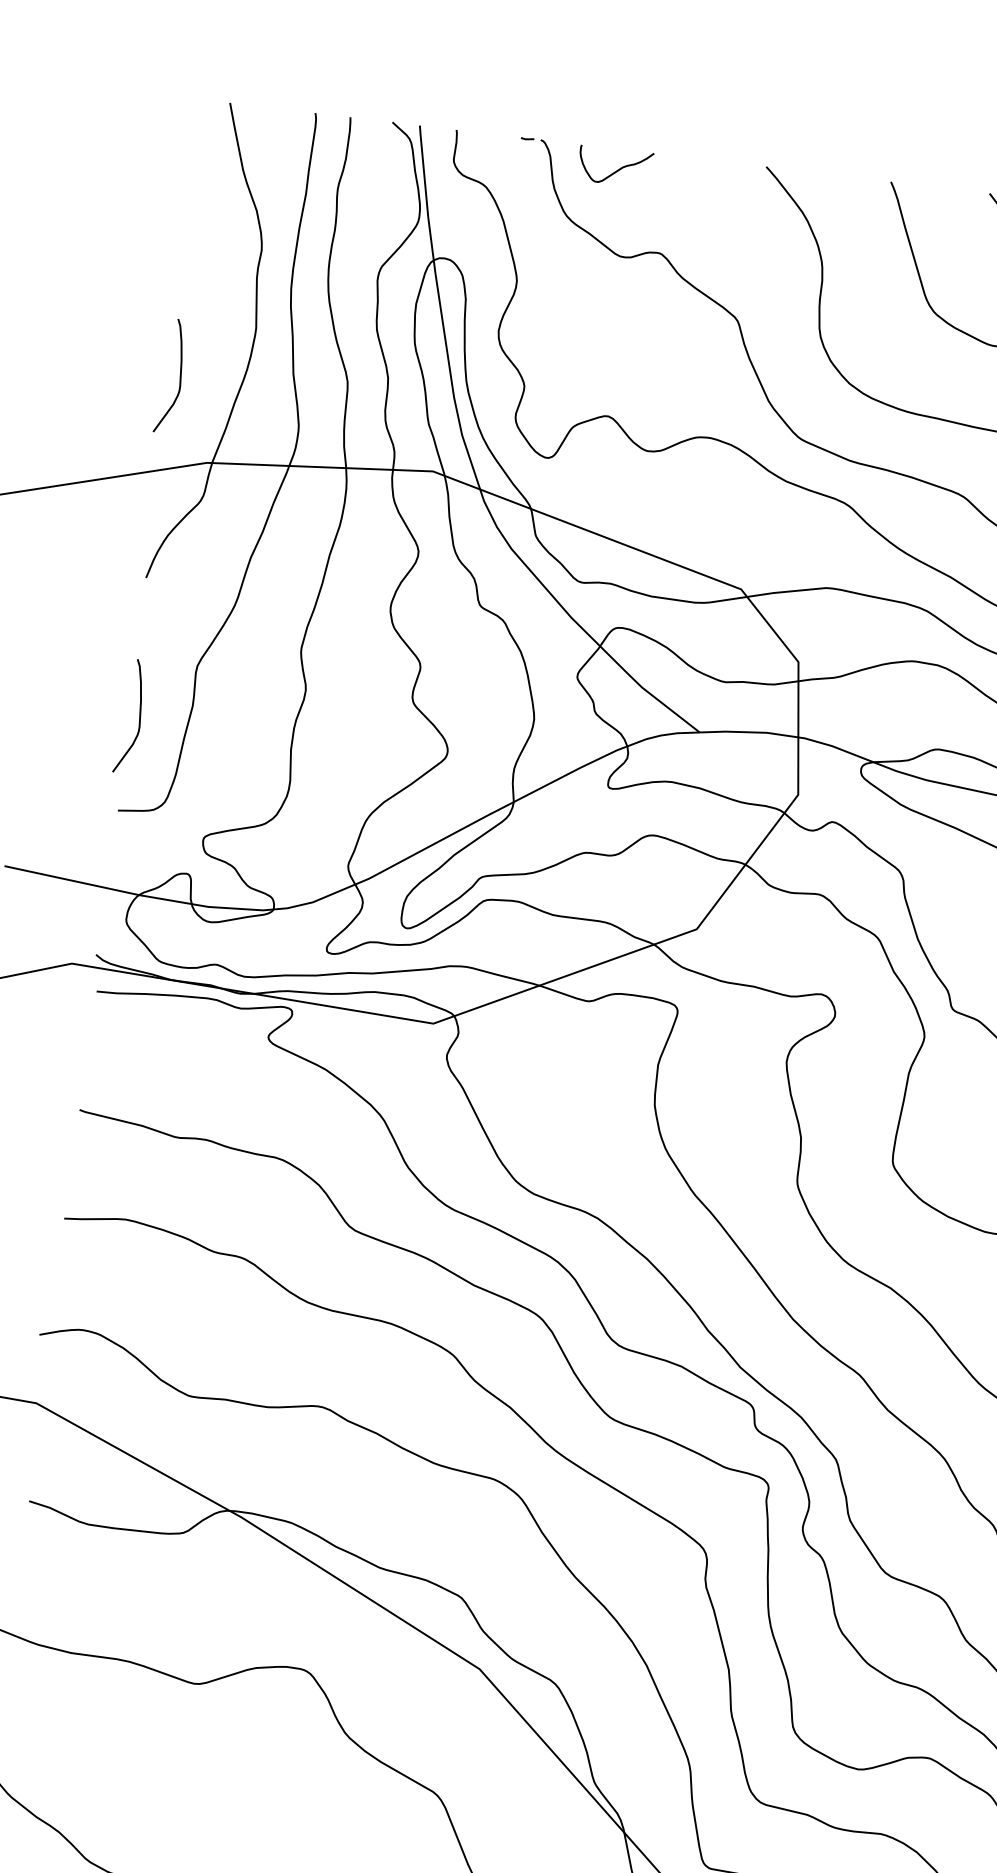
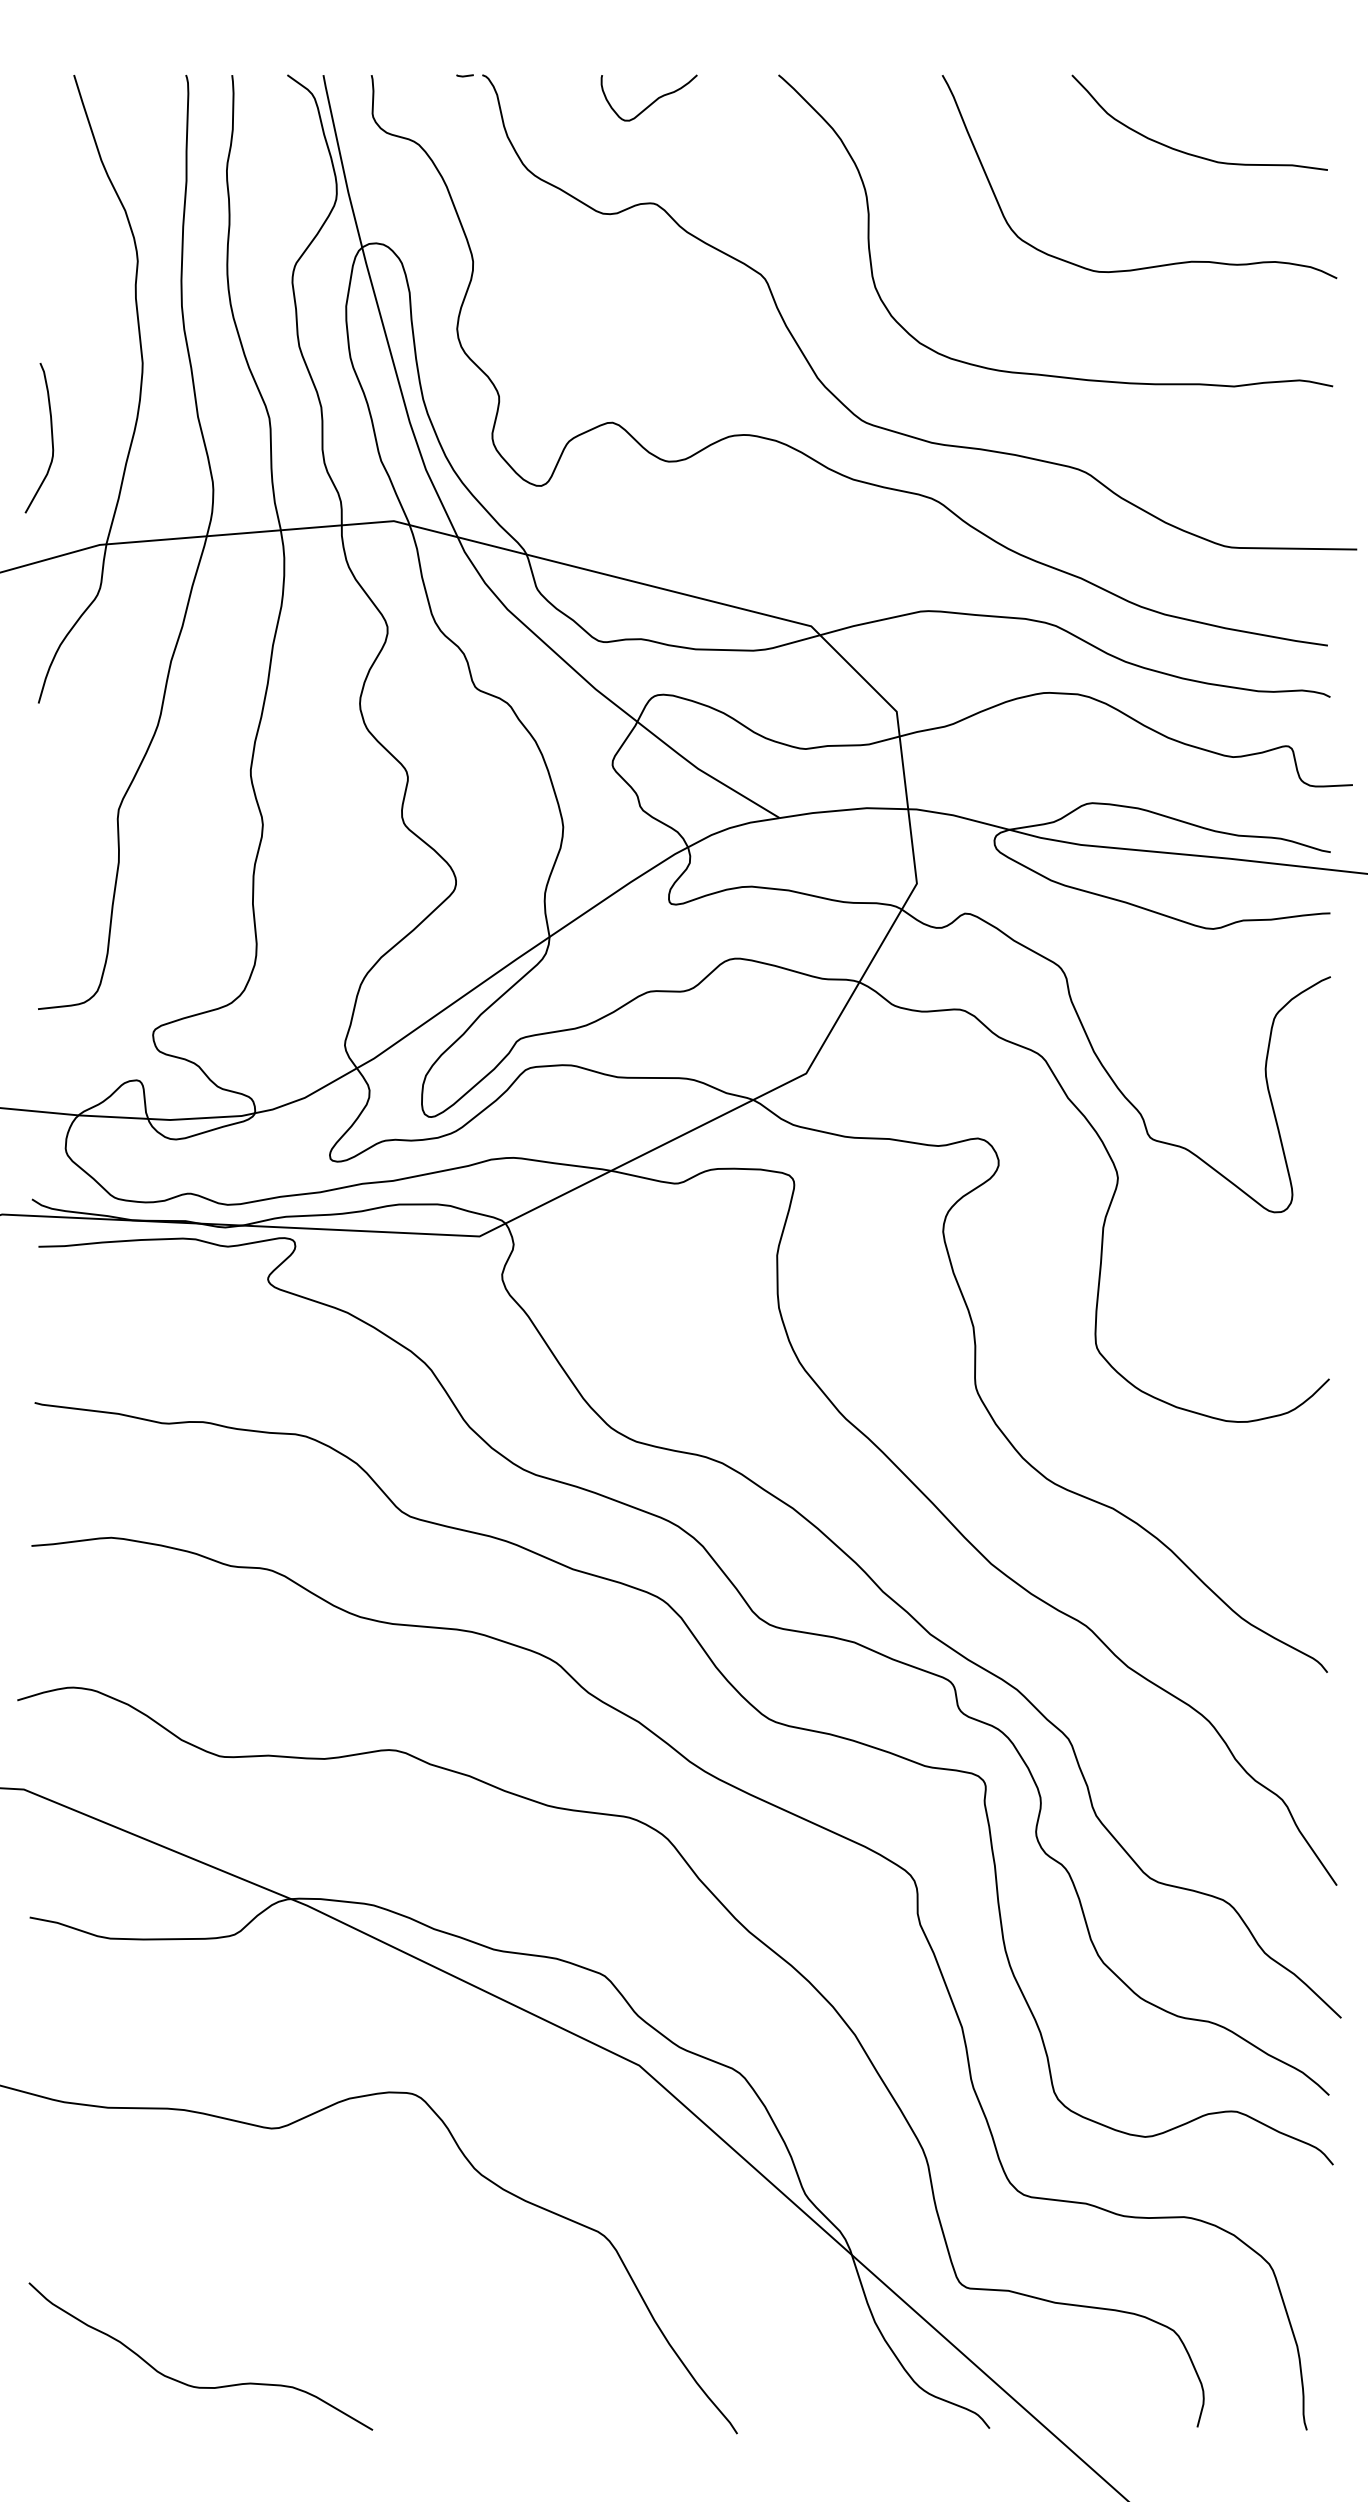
curve: (616, 170) -> (651, 102), moved
curve: (139, 717) -> (51, 885), removed

